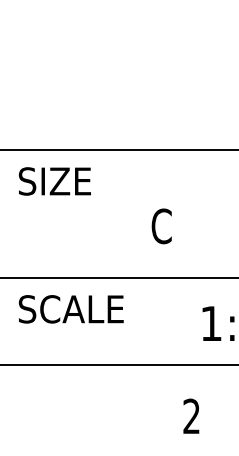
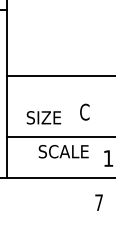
text: (53, 180) -> (43, 117), moved
text: (70, 308) -> (63, 151), moved
text: (190, 415) -> (98, 202), 2 -> 7

